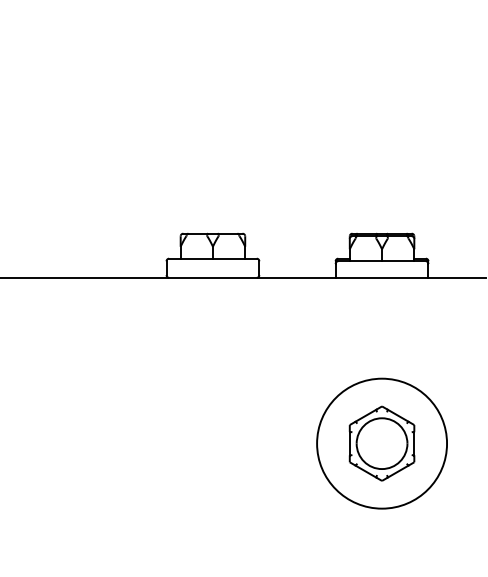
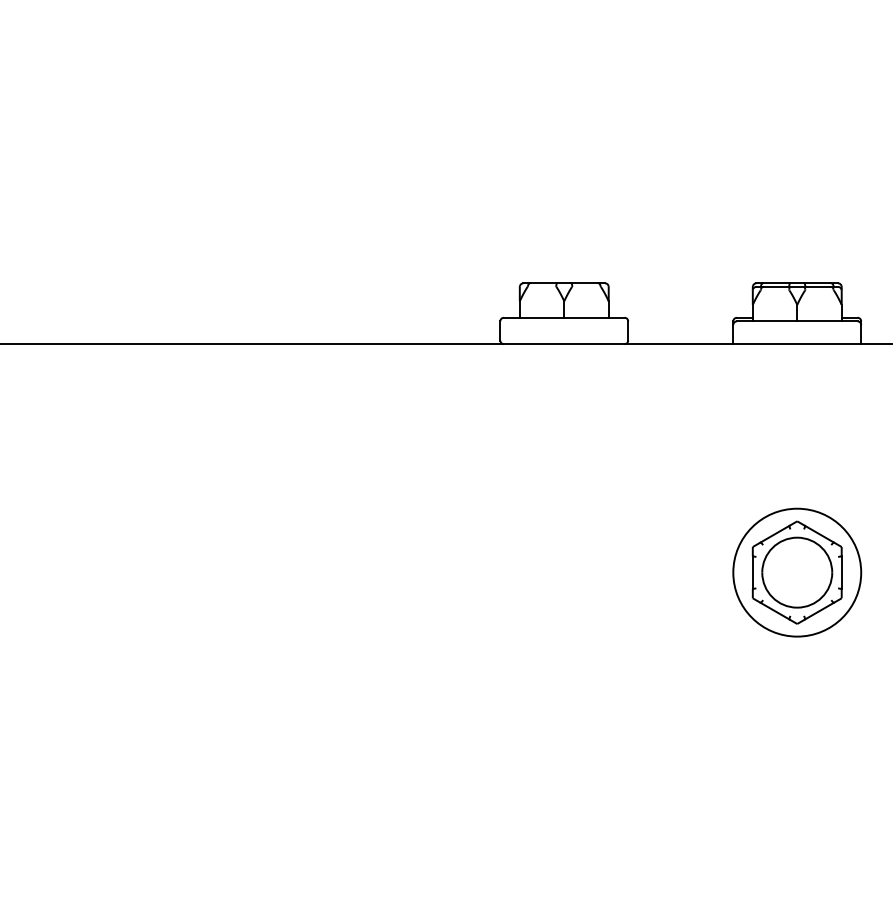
circle: (382, 443) -> (797, 572), size x0.71

